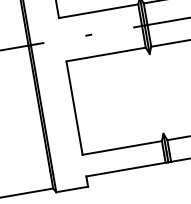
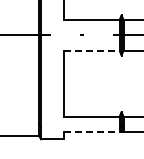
line: (107, 54) -> (92, 50), solid -> dashed
line: (127, 170) -> (92, 132), solid -> dashed

